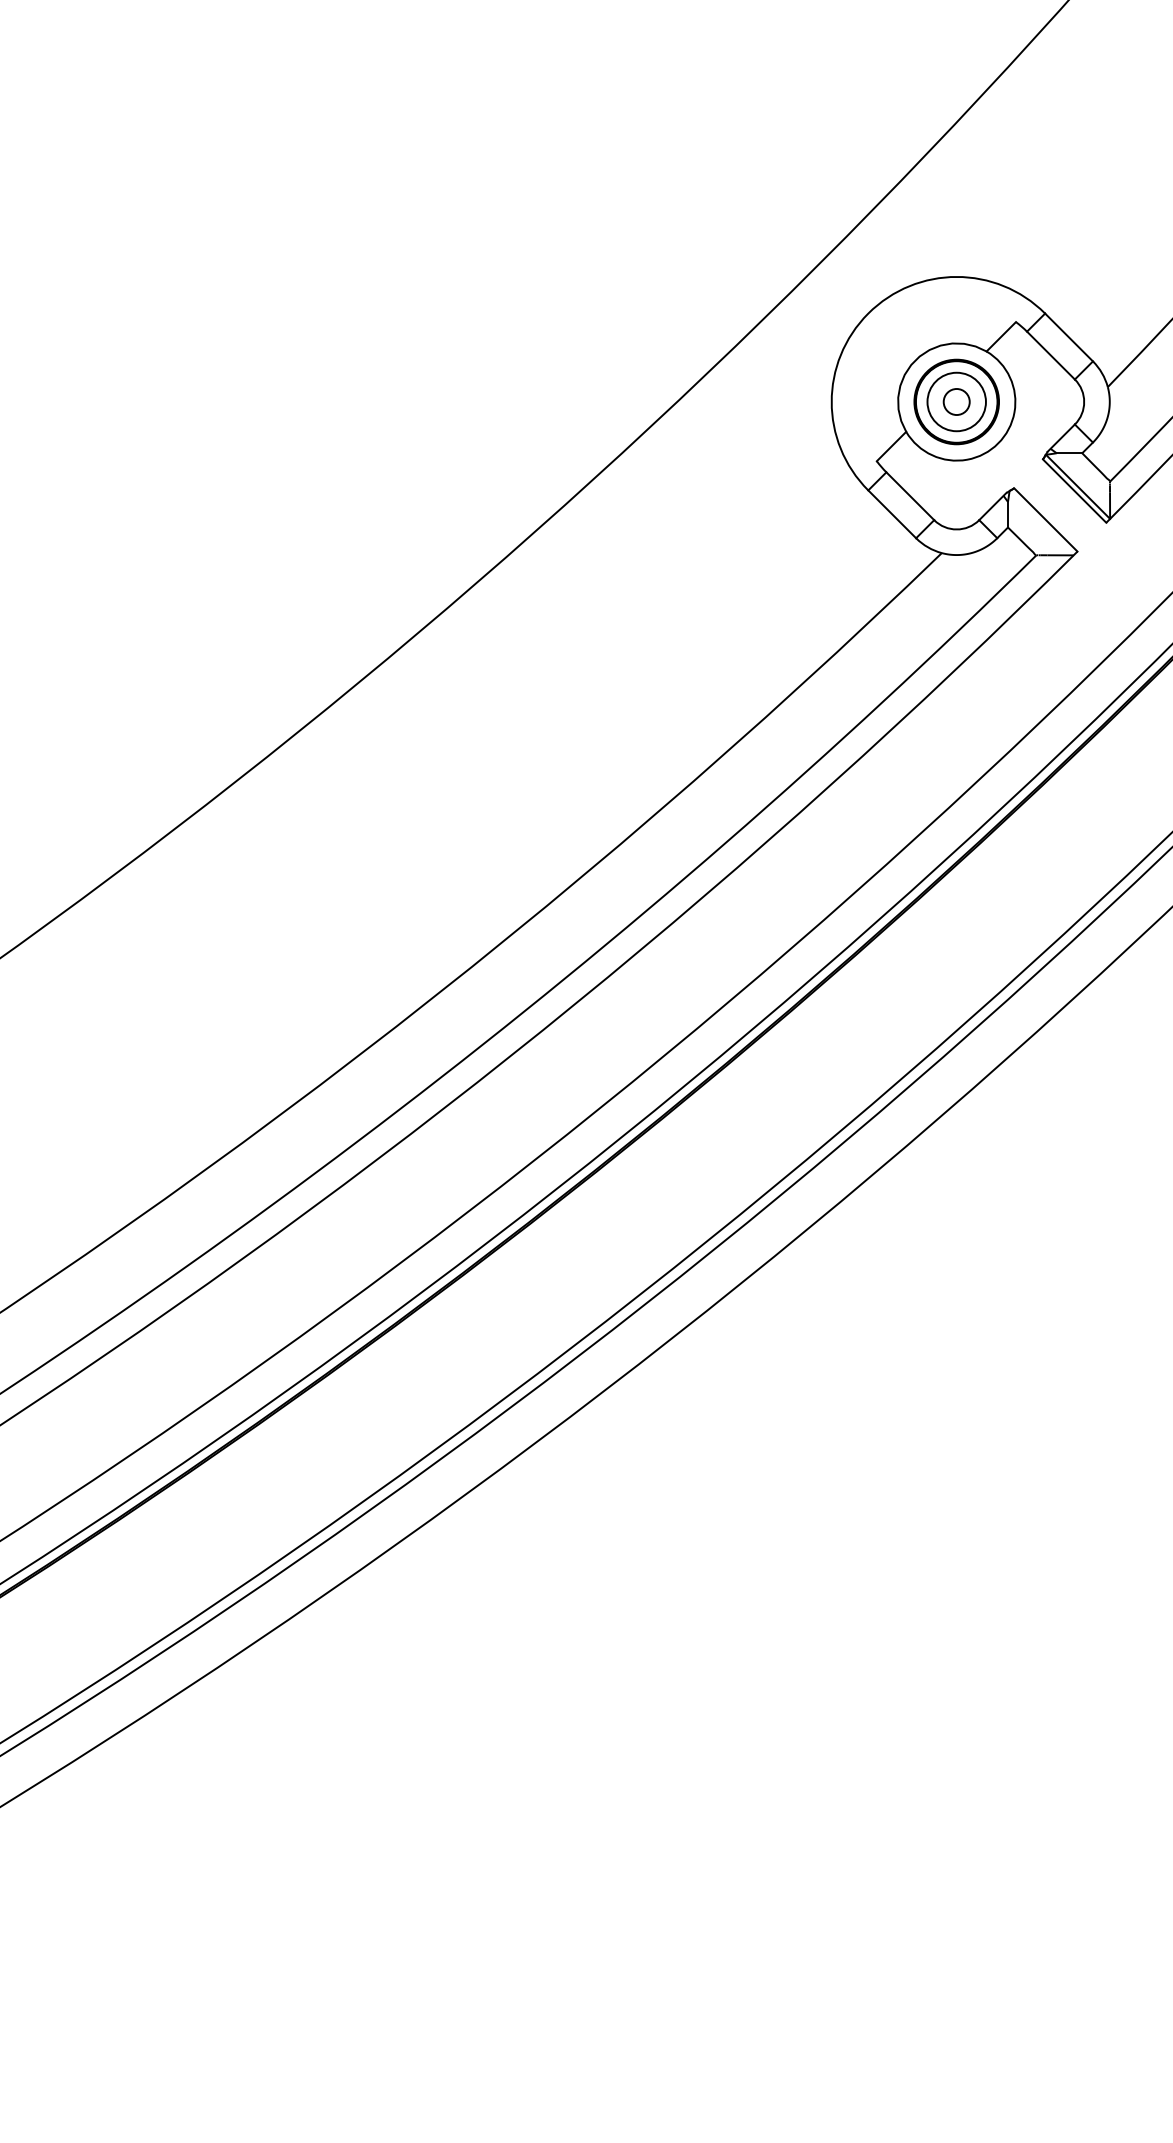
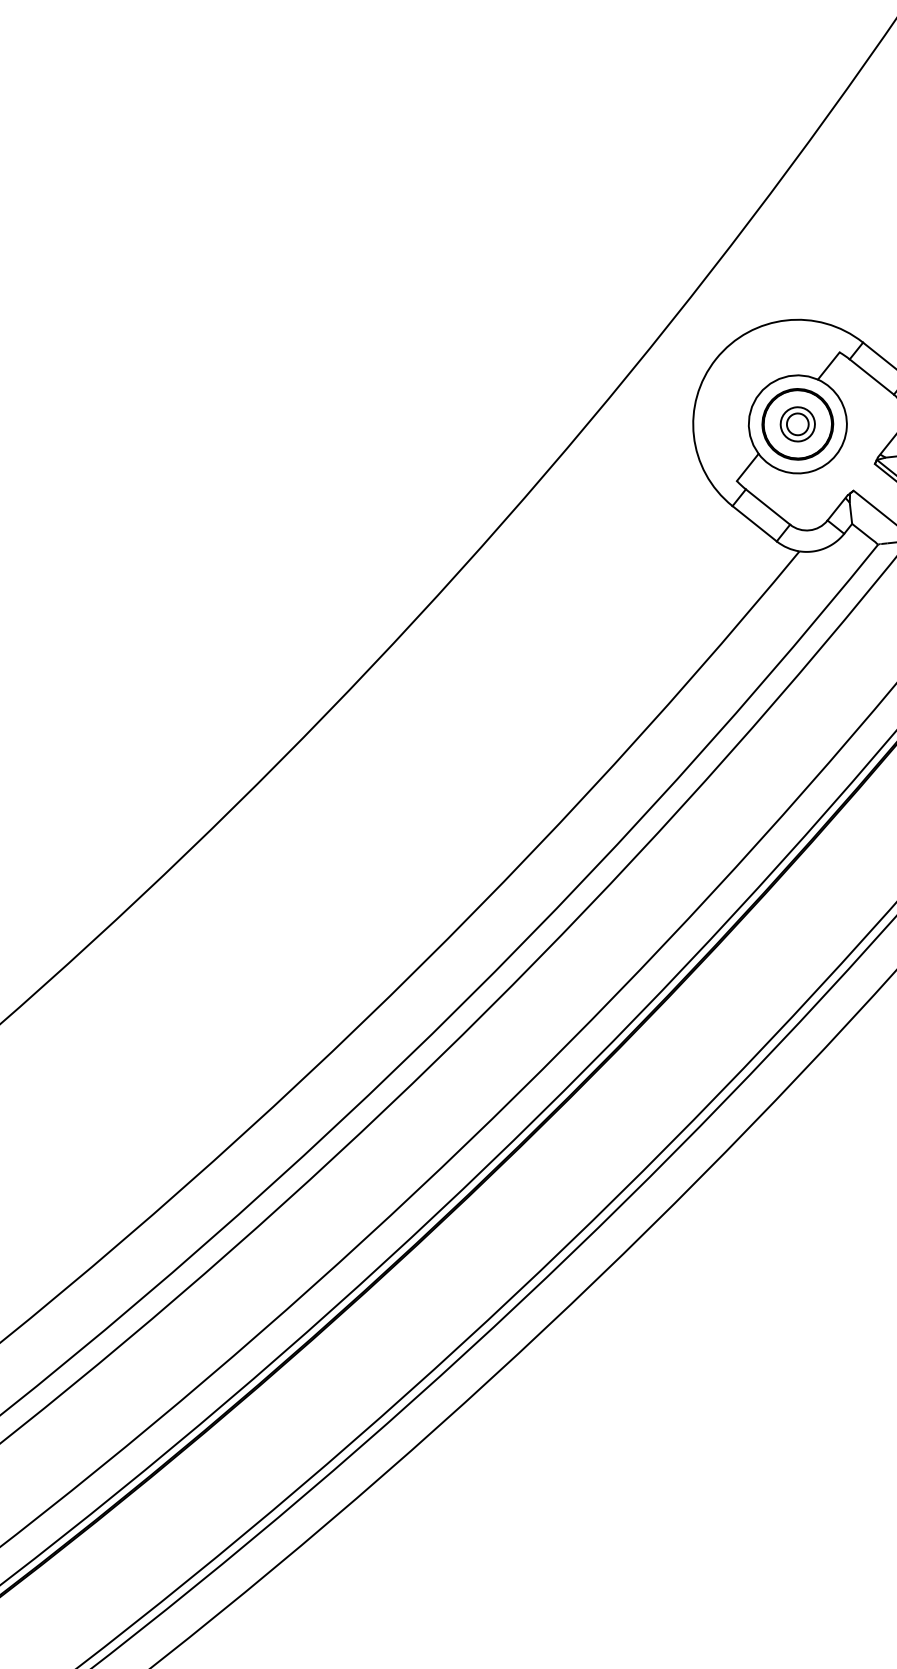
circle: (956, 401) -> (797, 423), size x0.7

